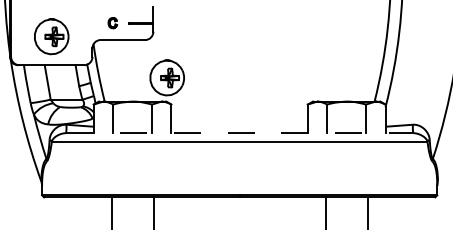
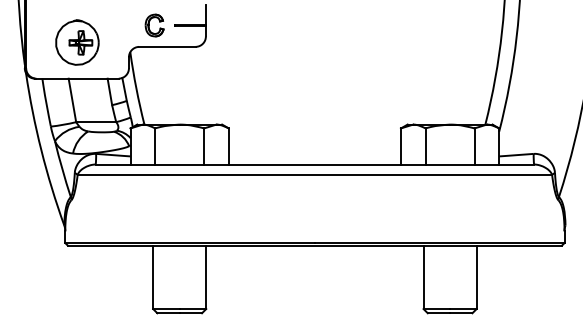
part: (112, 23) -> (154, 25), size x1.67
part: (167, 77) -> (223, 94), removed
line: (240, 133) -> (315, 164), dashed -> solid

